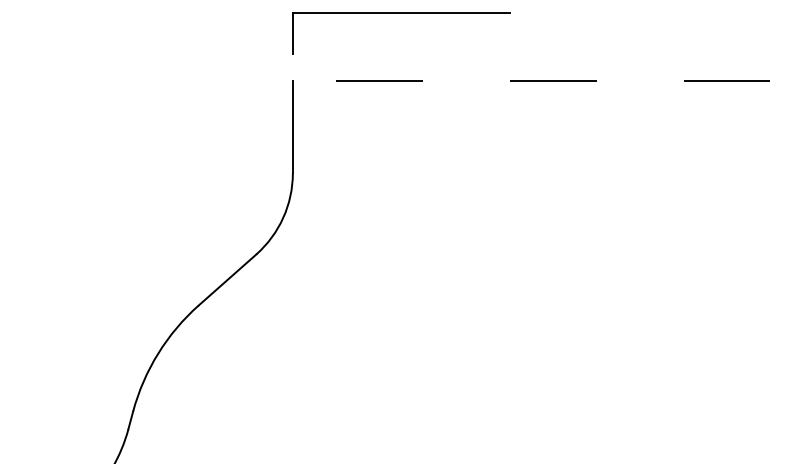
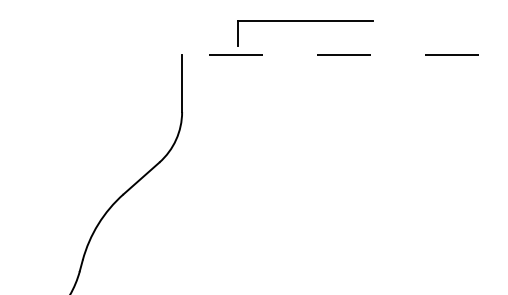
part: (401, 14) -> (305, 21), moved

